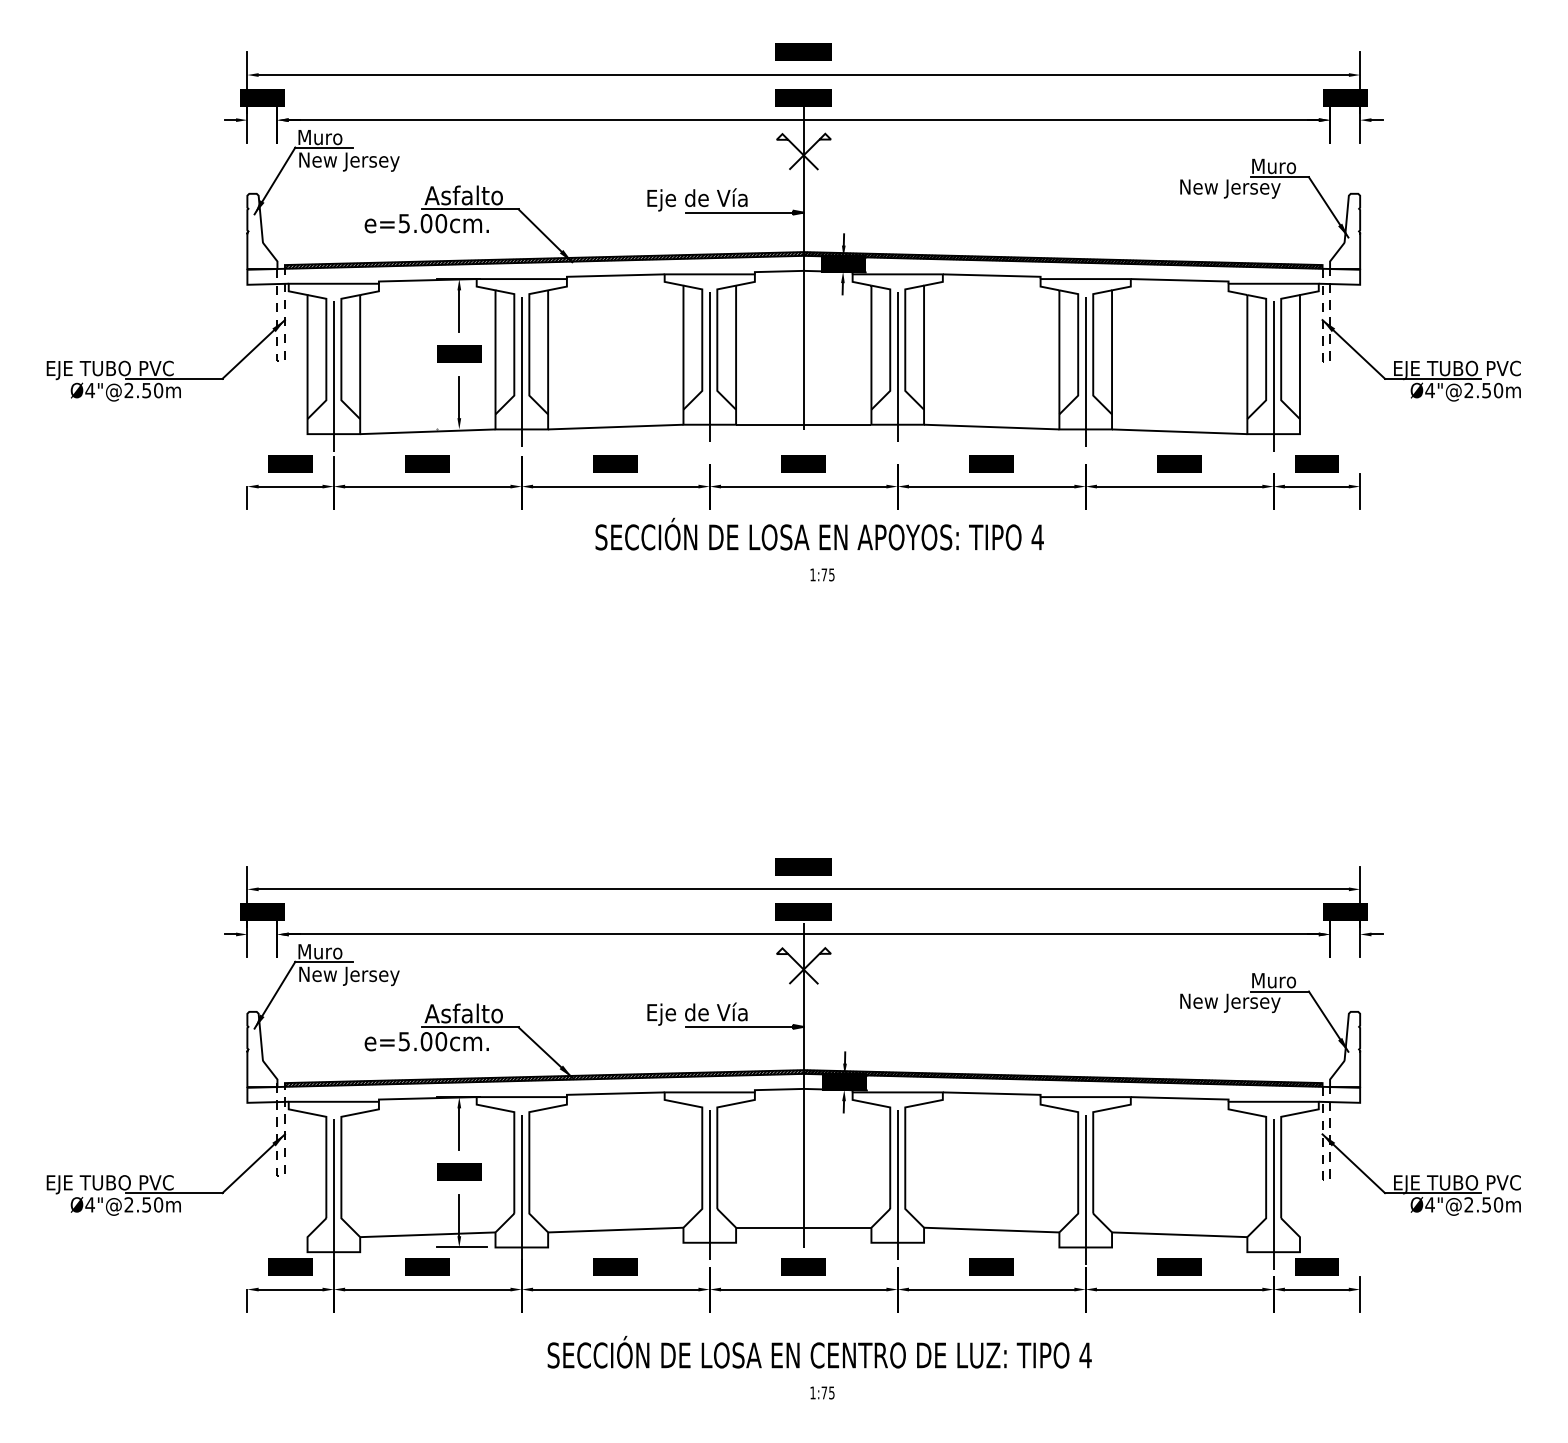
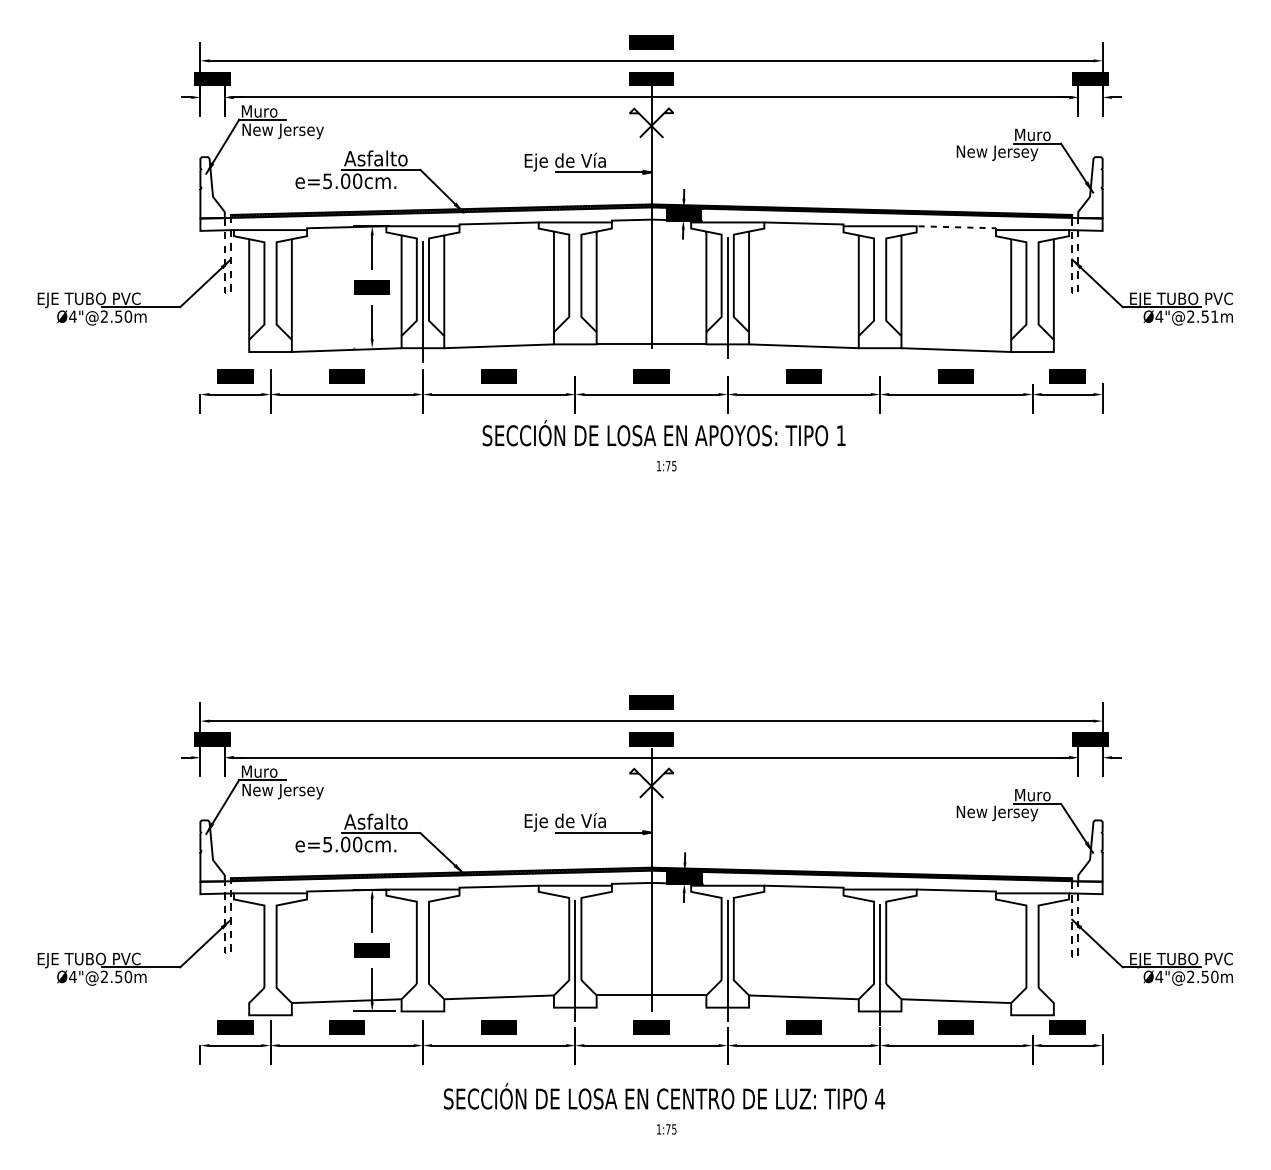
line: (1181, 280) -> (957, 227), solid -> dashed
line: (709, 367) -> (575, 297), removed
line: (1085, 371) -> (879, 301), removed
line: (333, 376) -> (270, 305), removed
line: (1273, 376) -> (1032, 305), removed
text: (1498, 390) -> (1214, 316), Ø4"@2.50m -> Ø4"@2.51m
text: (1037, 537) -> (841, 435), 4 -> 1
line: (521, 1189) -> (422, 964), removed
line: (333, 1194) -> (270, 968), removed
line: (1273, 1194) -> (1032, 968), removed

